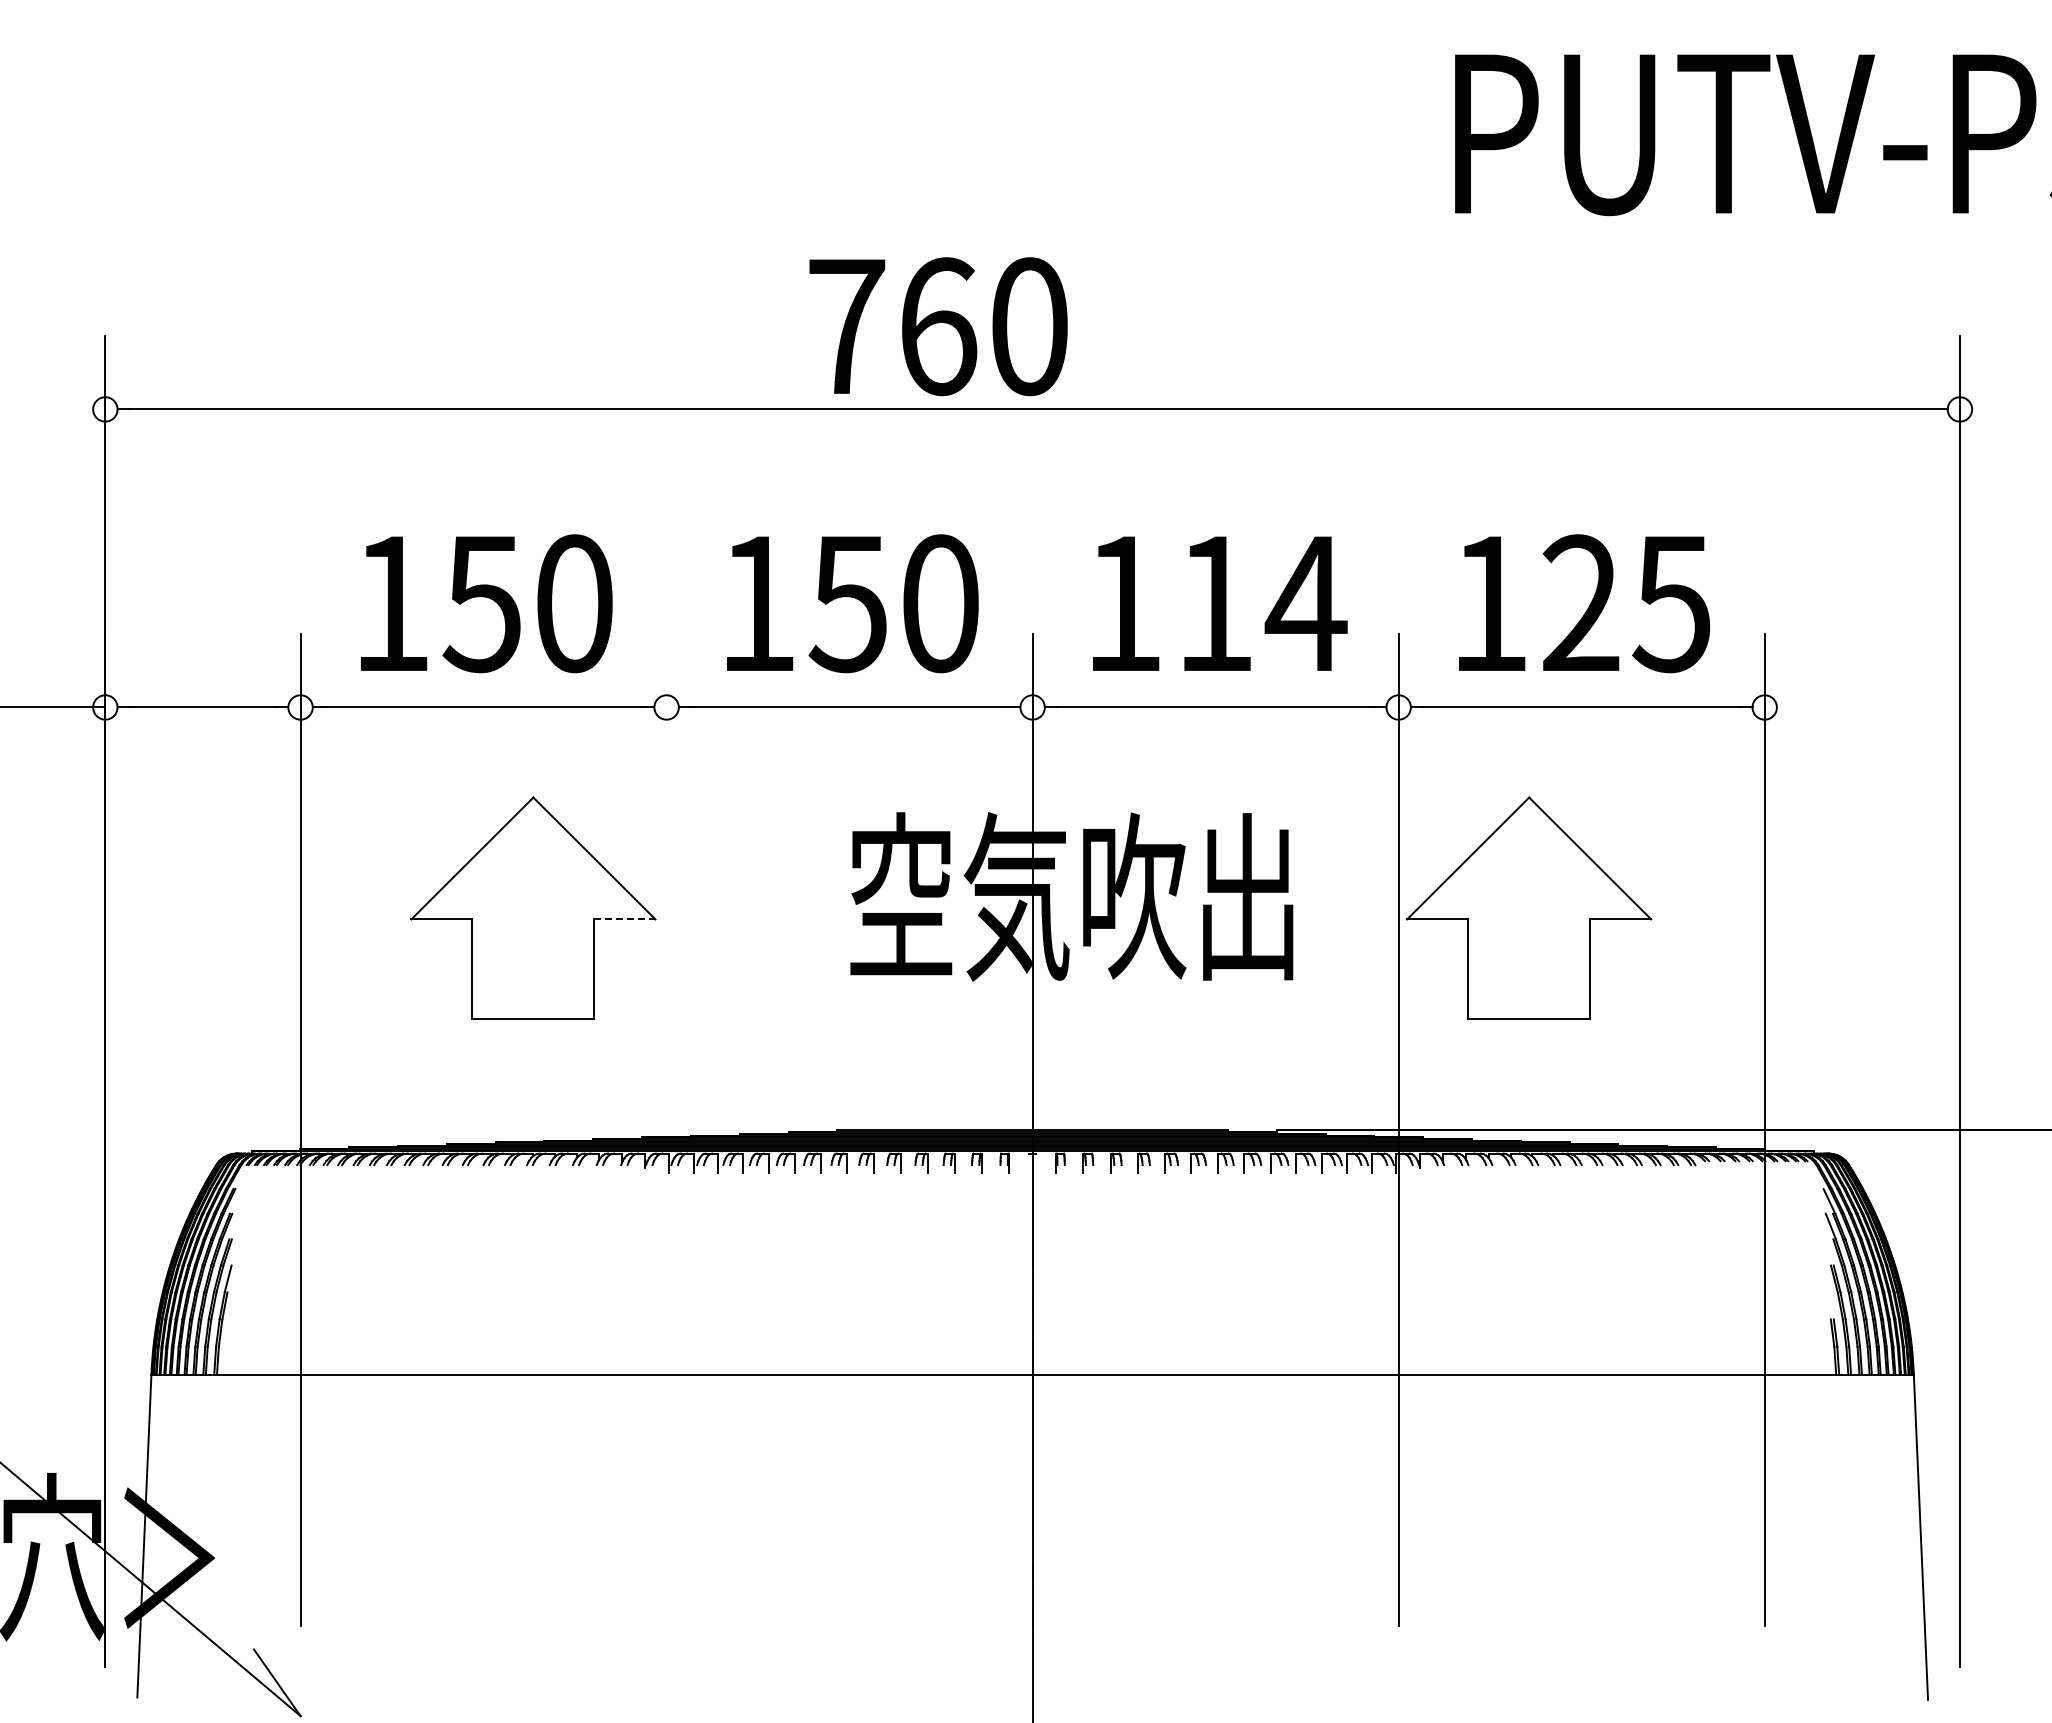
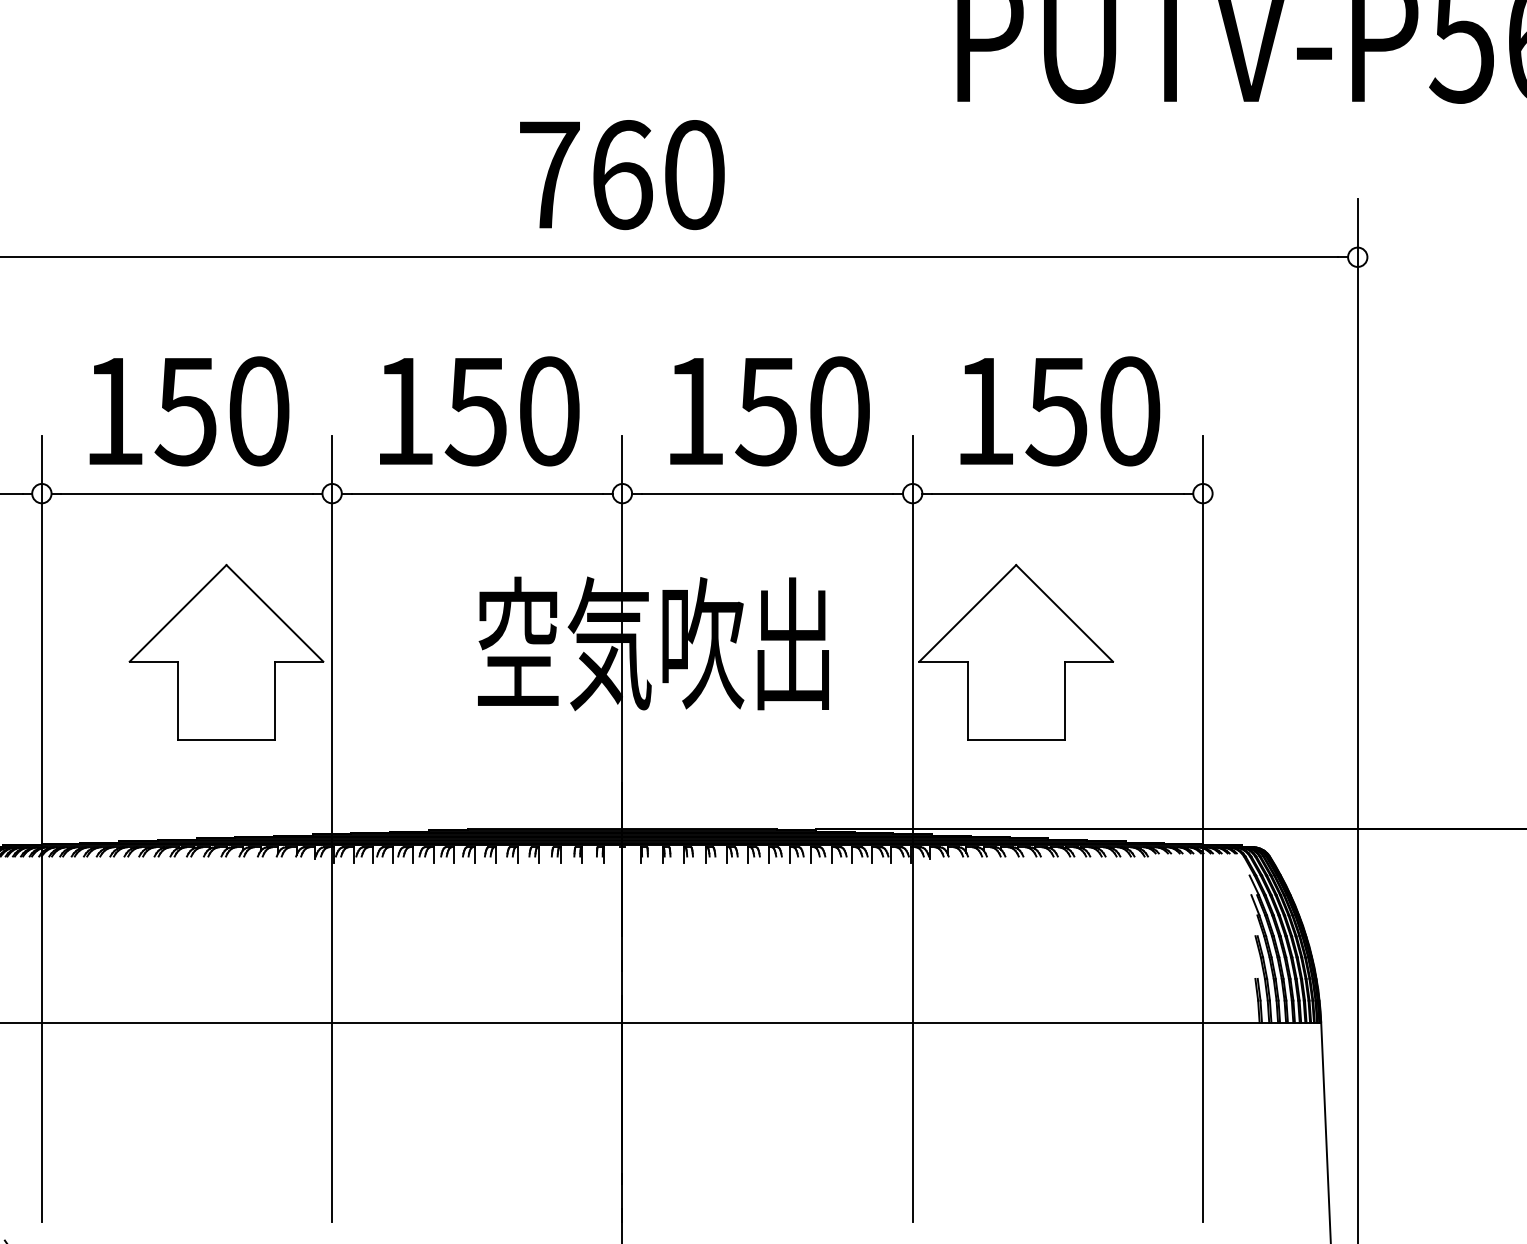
text: (938, 326) -> (622, 174), moved
text: (1260, 603) -> (803, 411), 114 -> 150
text: (1625, 603) -> (1092, 411), 125 -> 150
line: (624, 919) -> (298, 661), dashed -> solid
line: (666, 1130) -> (332, 829), added

